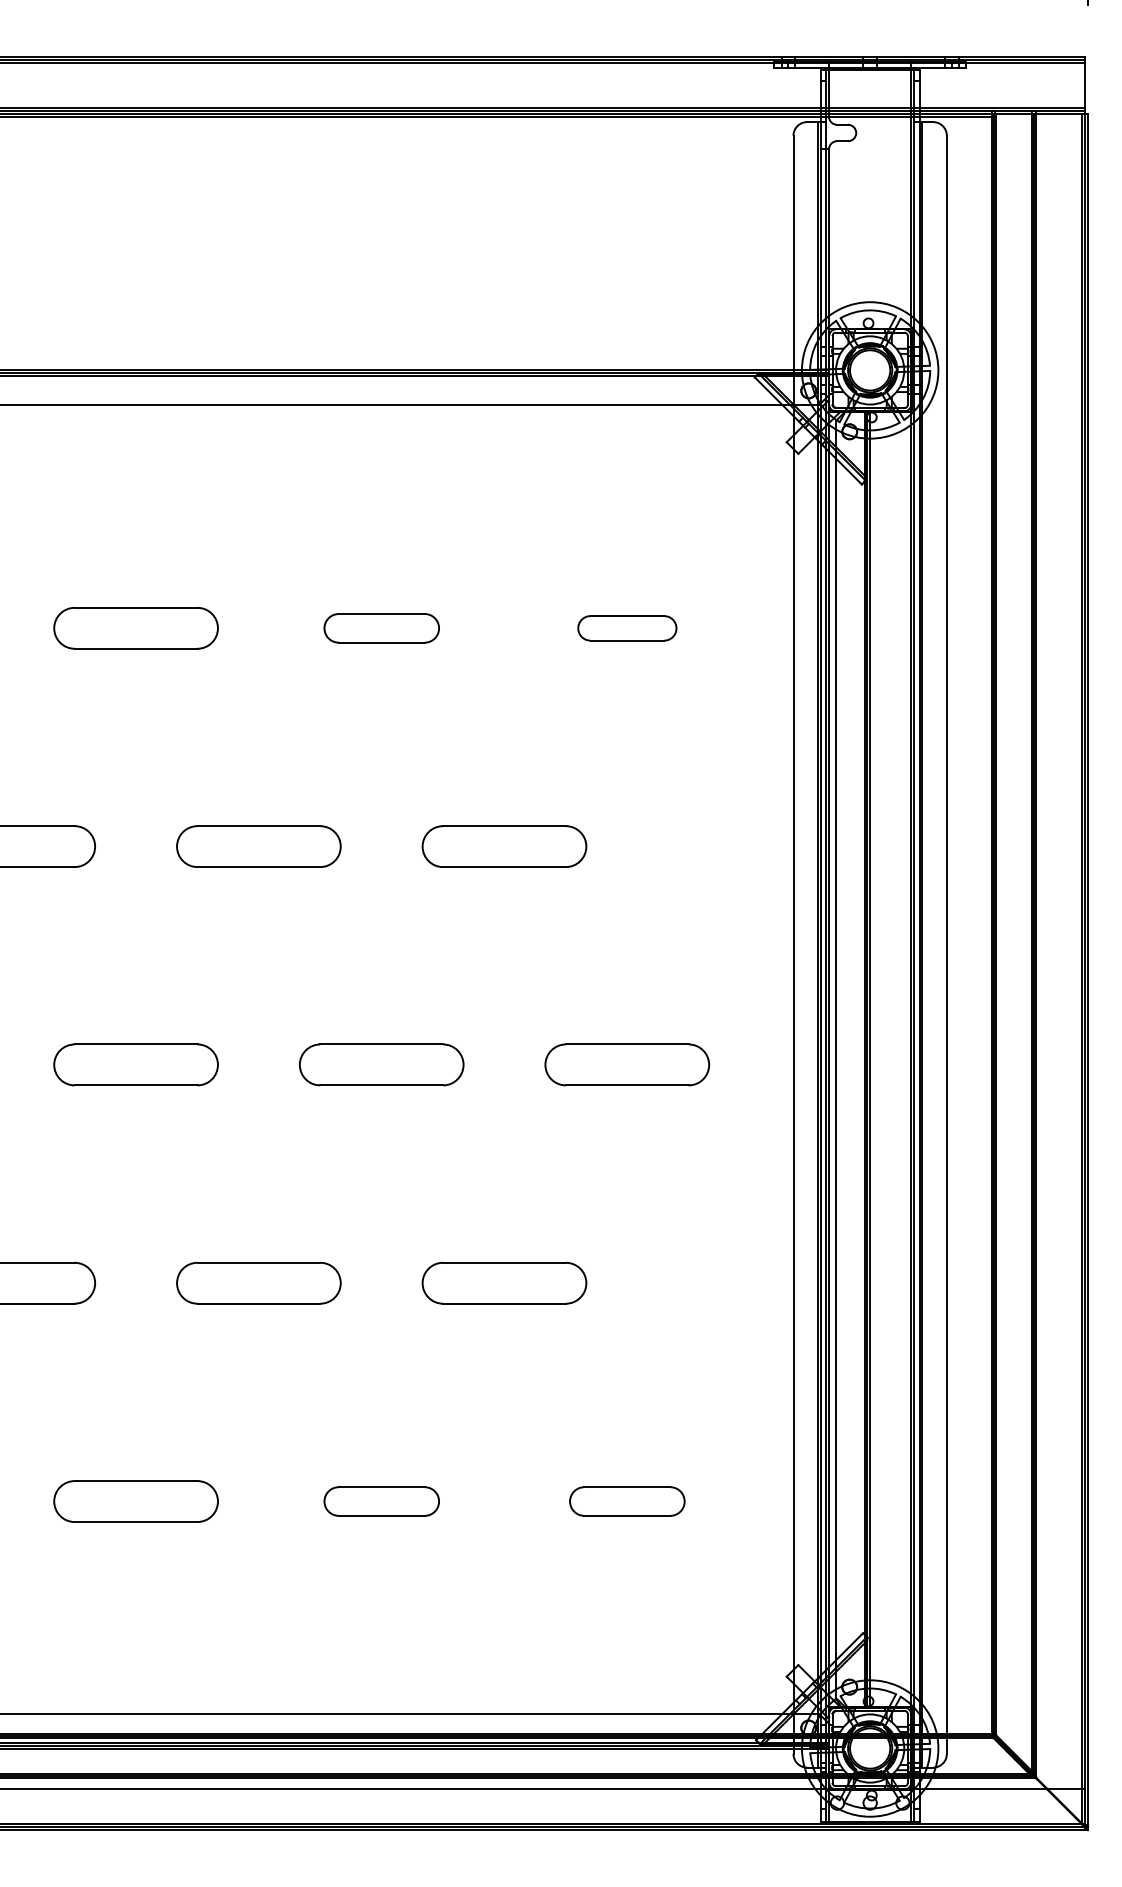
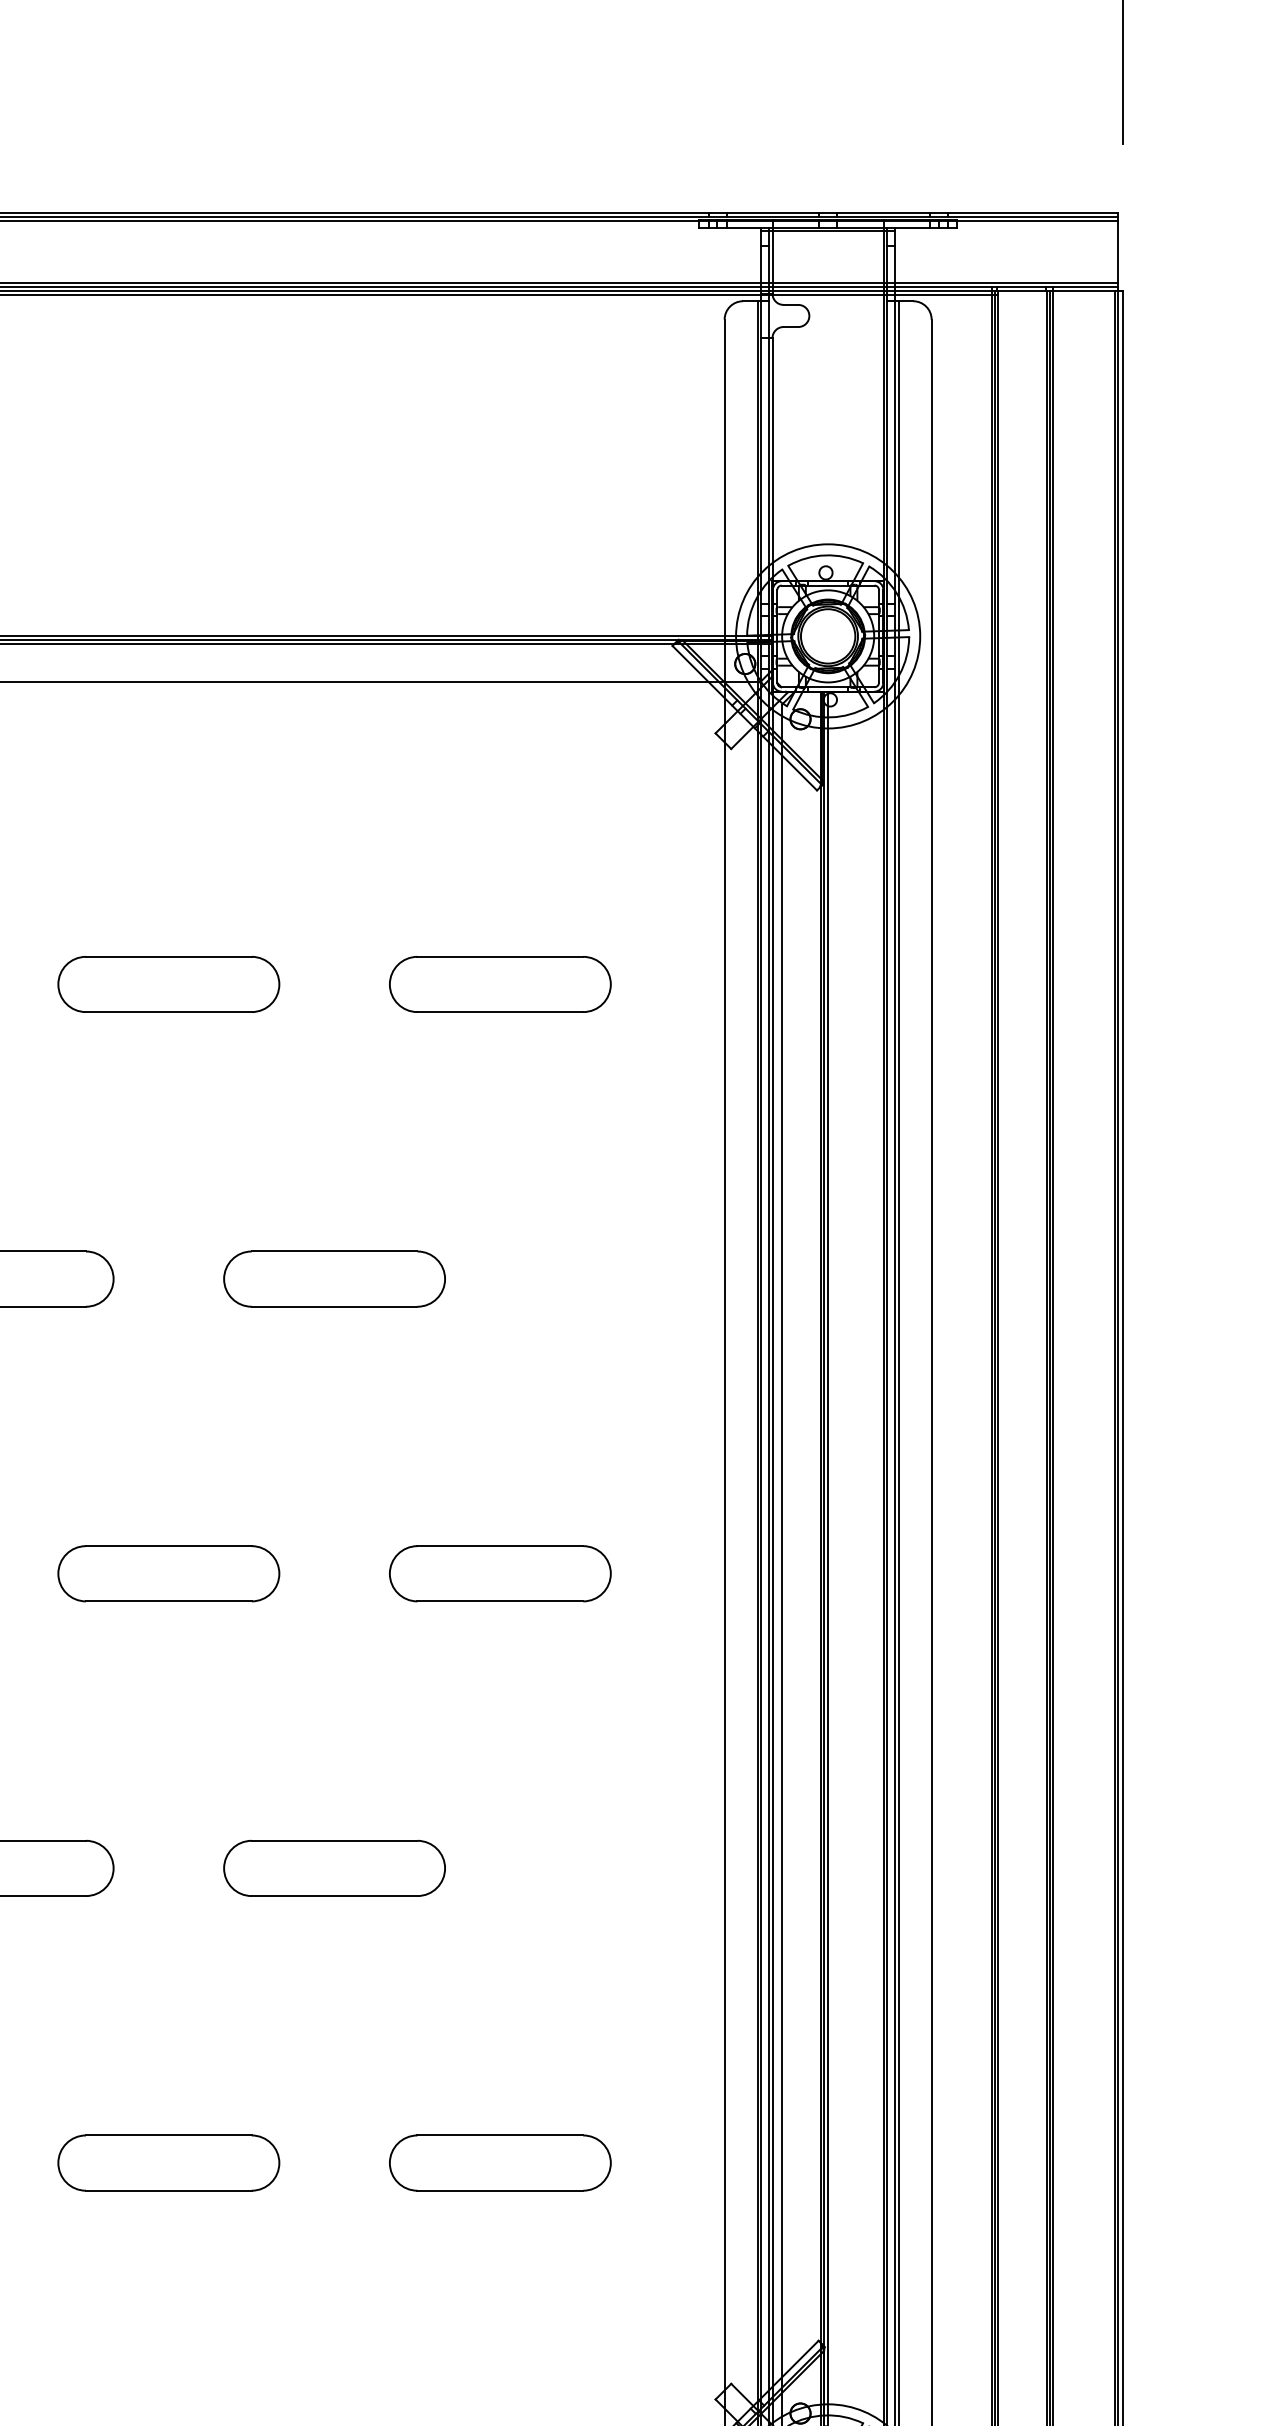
part: (381, 628) -> (168, 984), size x1.43
part: (627, 628) -> (500, 984), size x1.67
part: (381, 1501) -> (168, 2163), size x1.43
part: (627, 1501) -> (500, 2163), size x1.43

